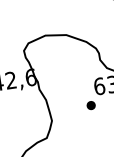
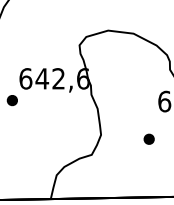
part: (90, 104) -> (148, 138), moved

